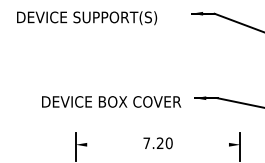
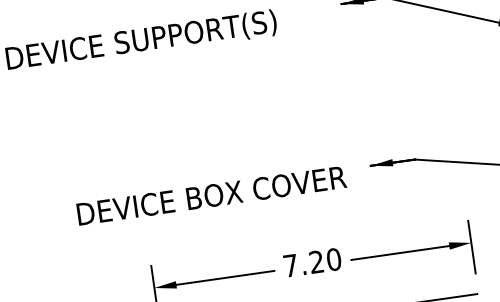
line: (112, 144) -> (225, 277), added
line: (203, 144) -> (400, 252), added

